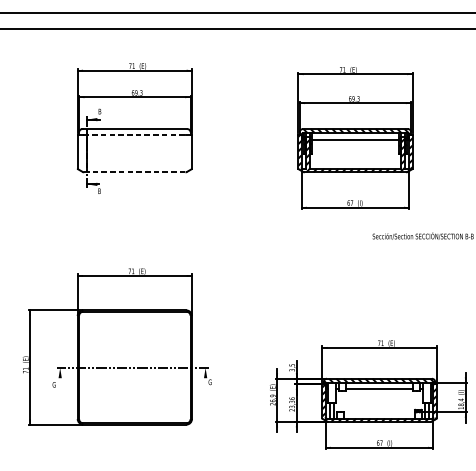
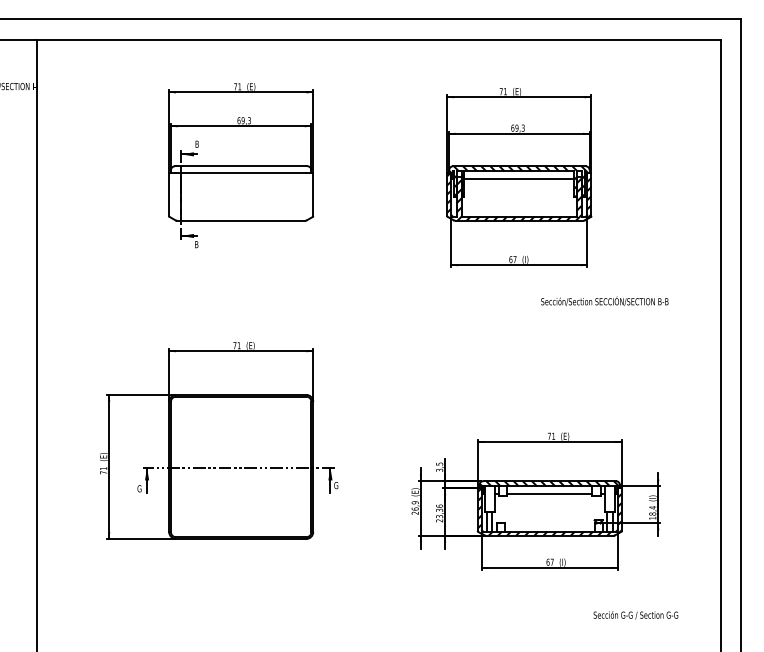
line: (135, 134) -> (241, 173), dashed -> solid
line: (135, 172) -> (241, 220), dashed -> solid
line: (60, 378) -> (147, 480), added
line: (205, 378) -> (330, 480), added

